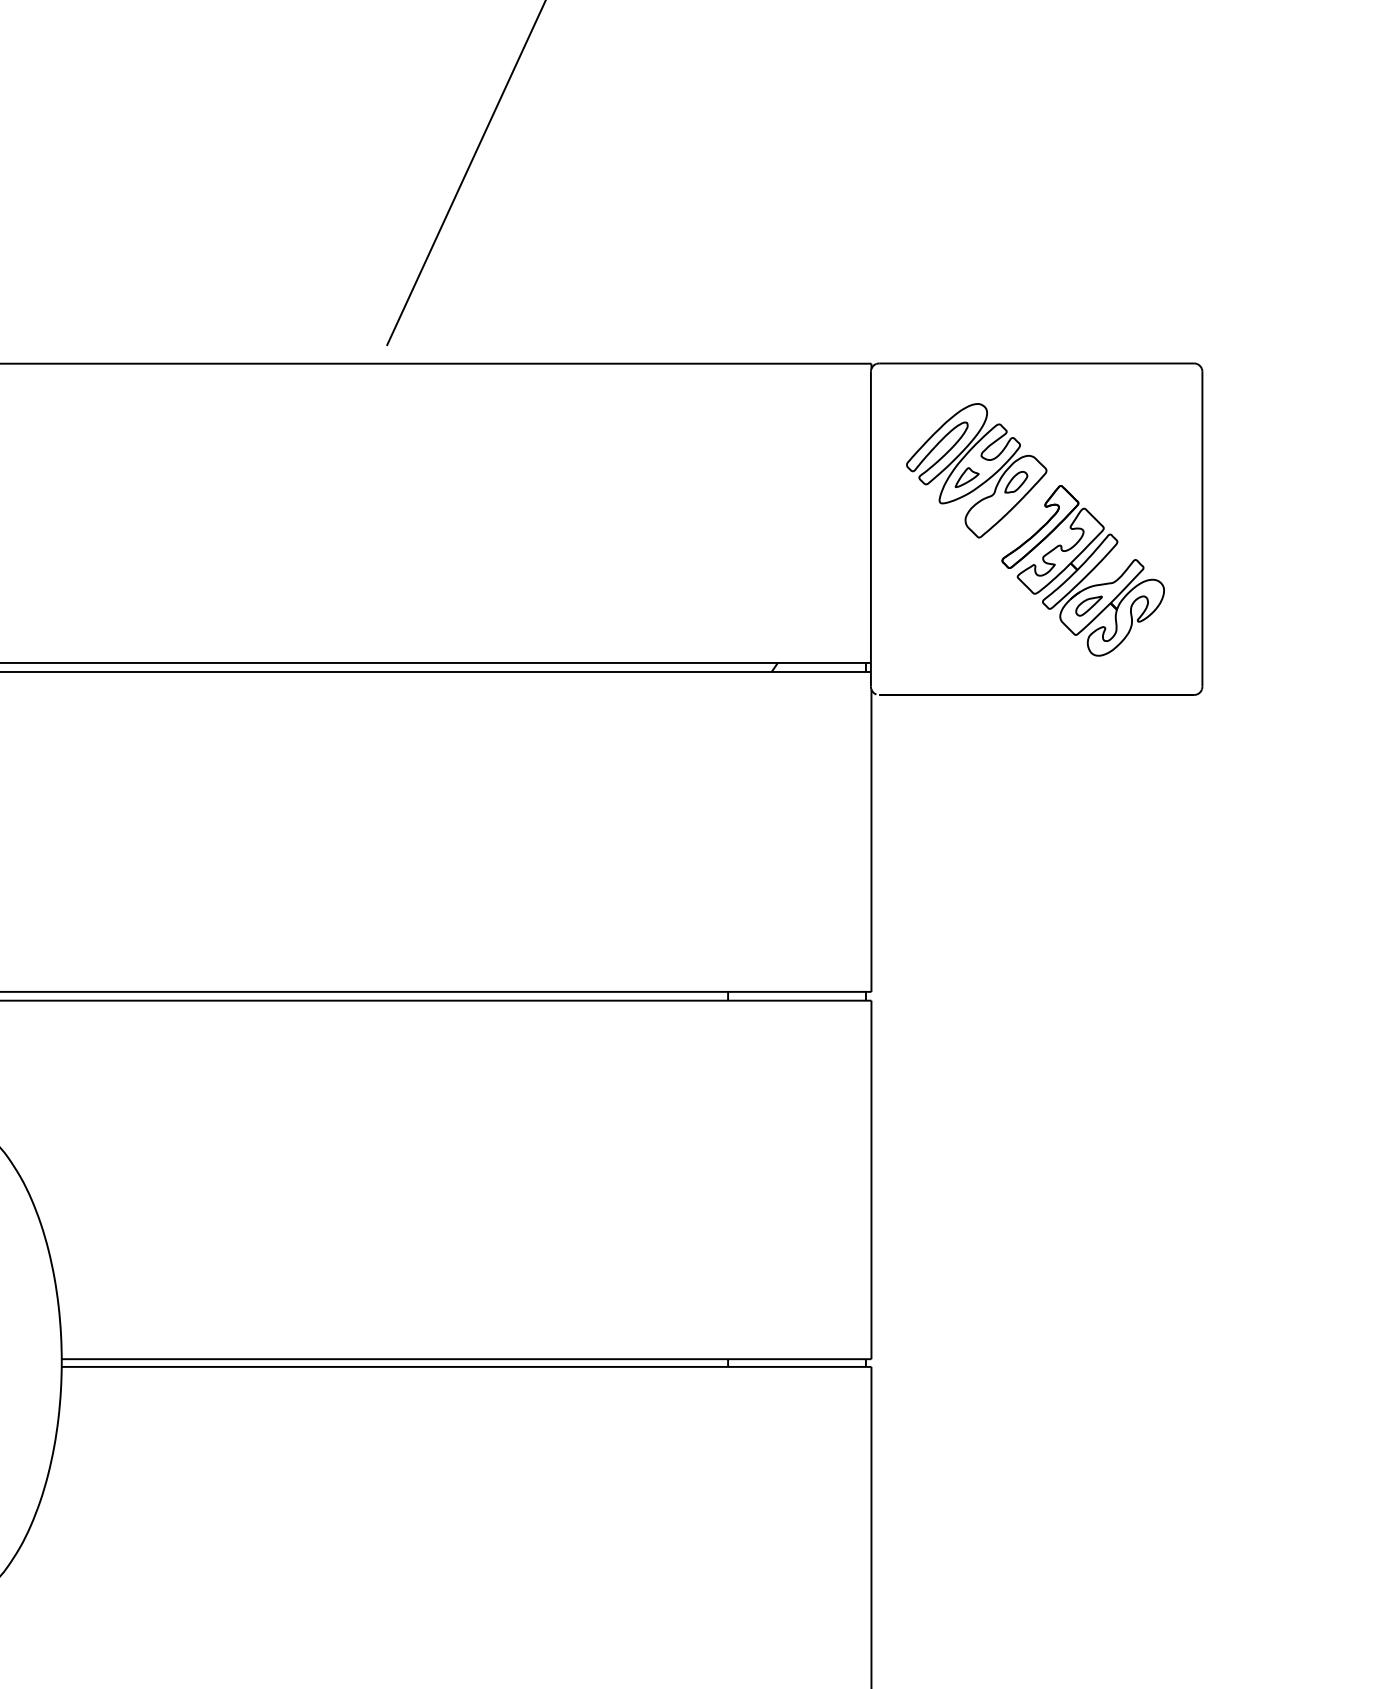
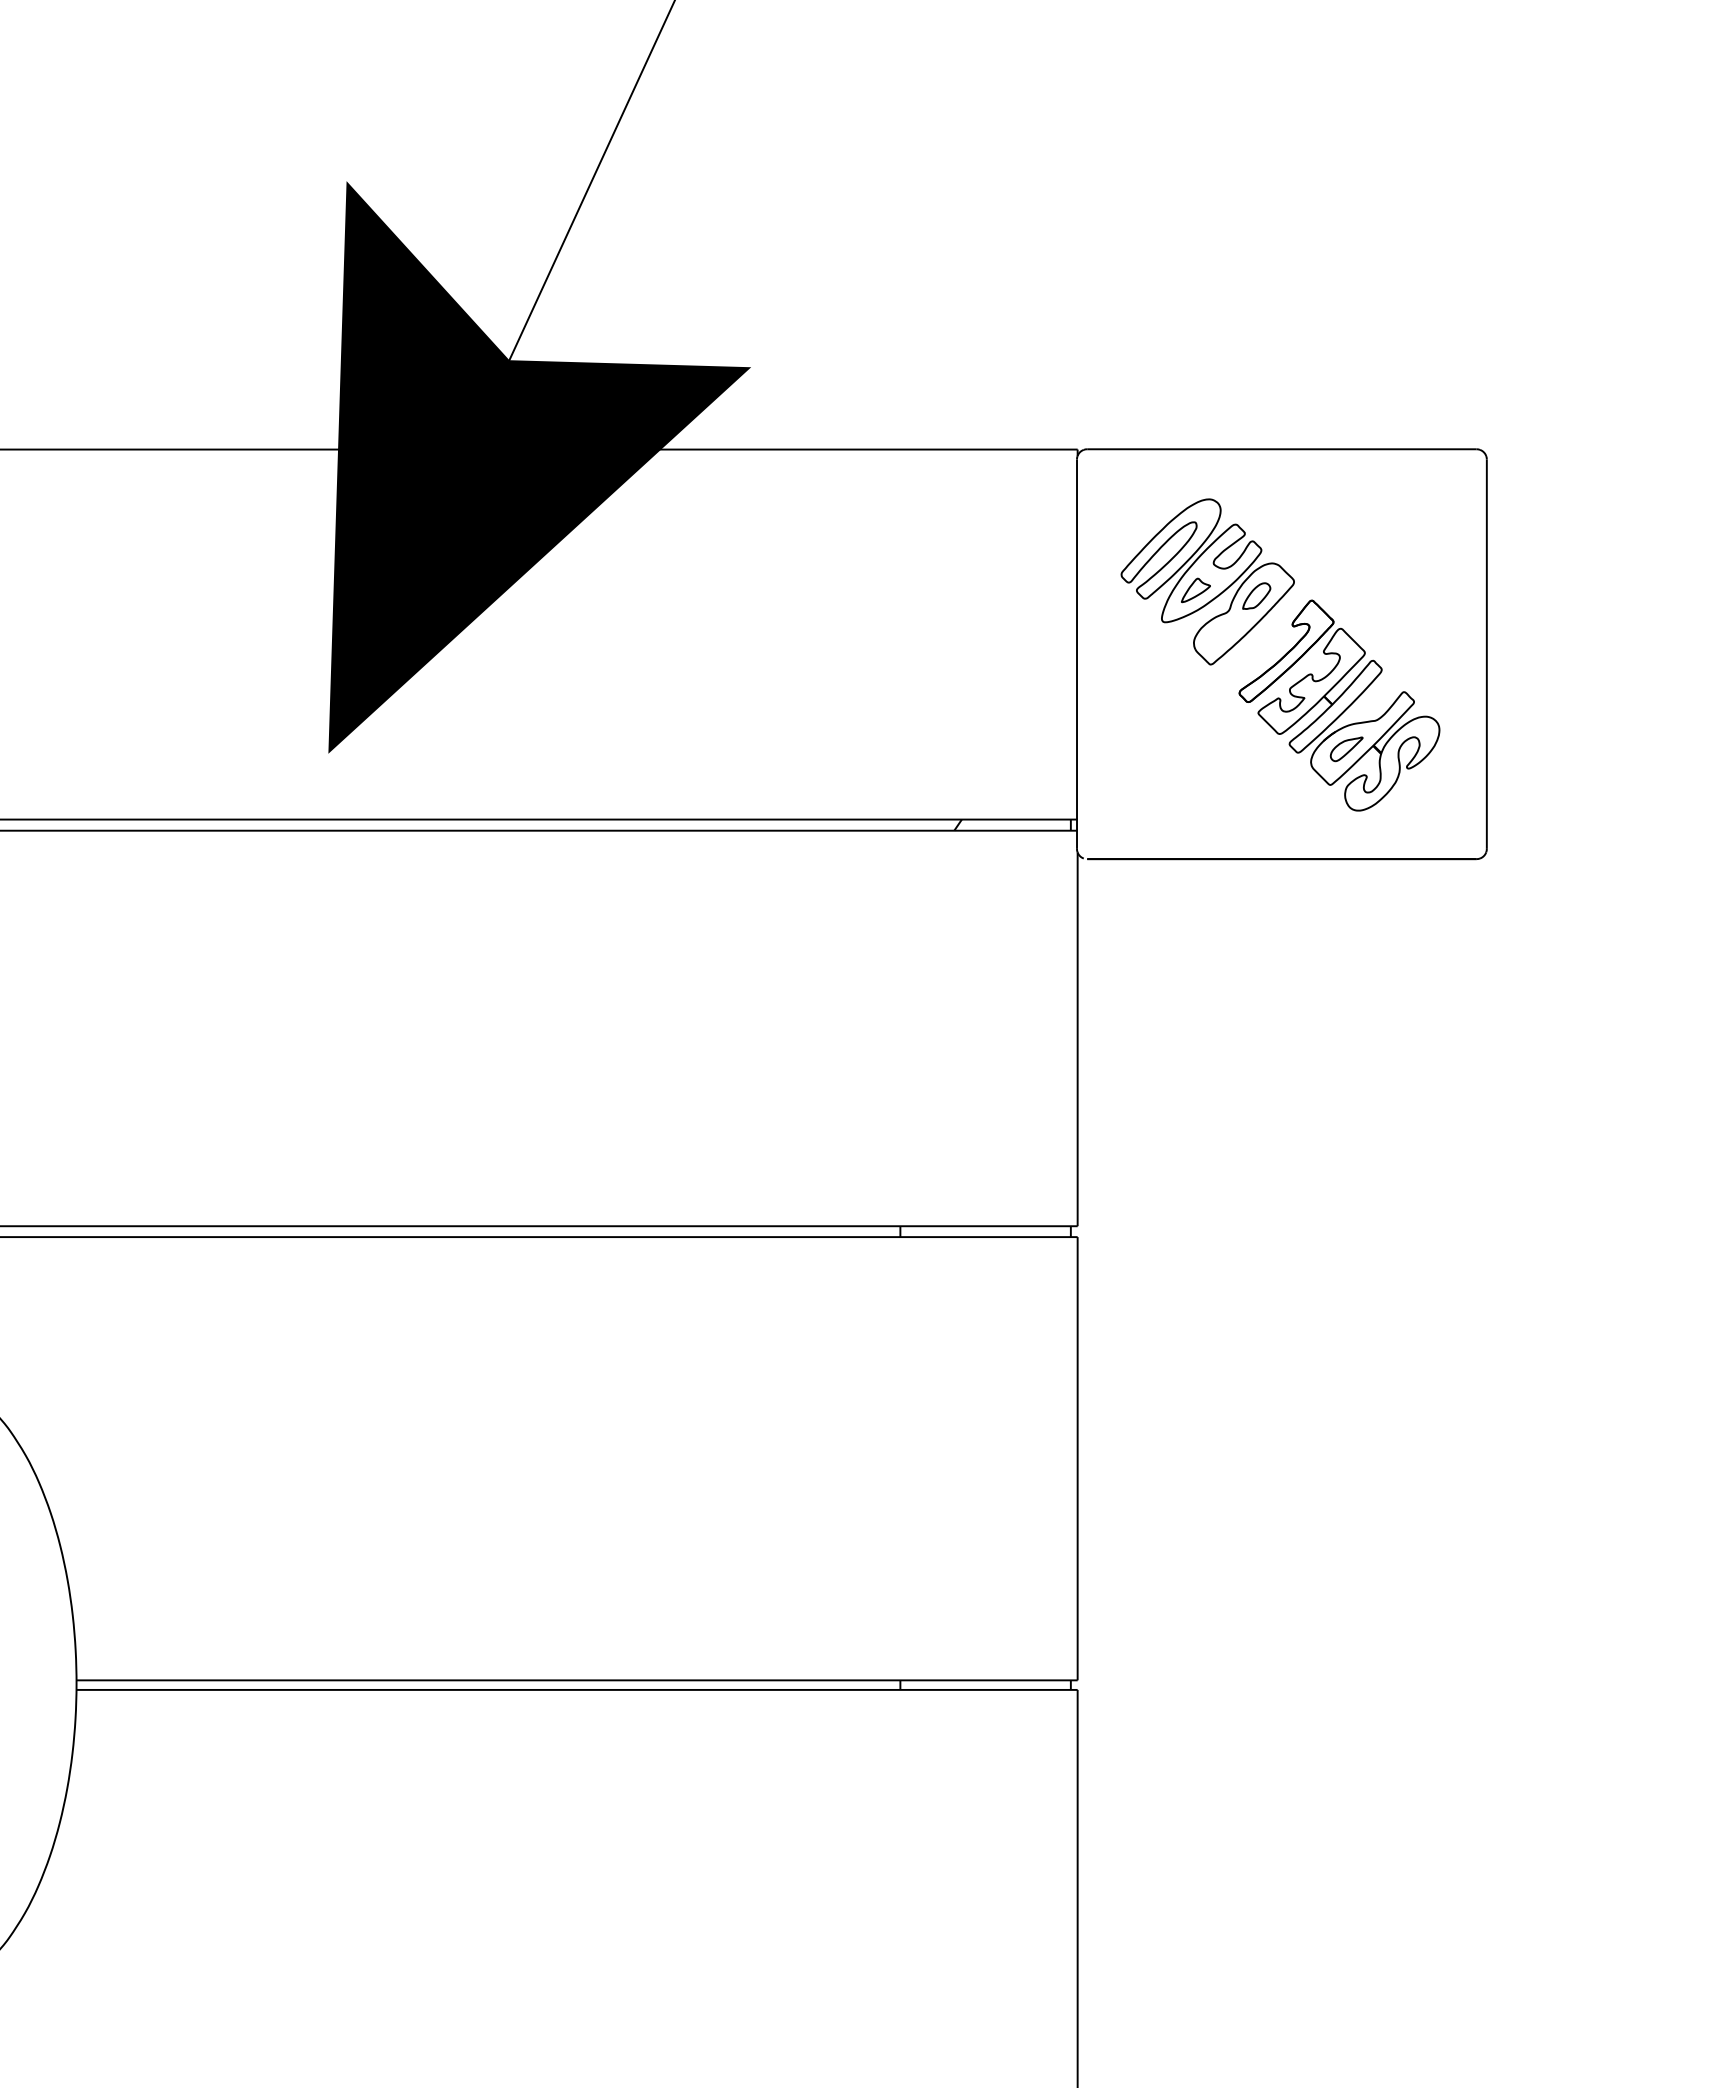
fill: (436, 378) -> (539, 467), added

